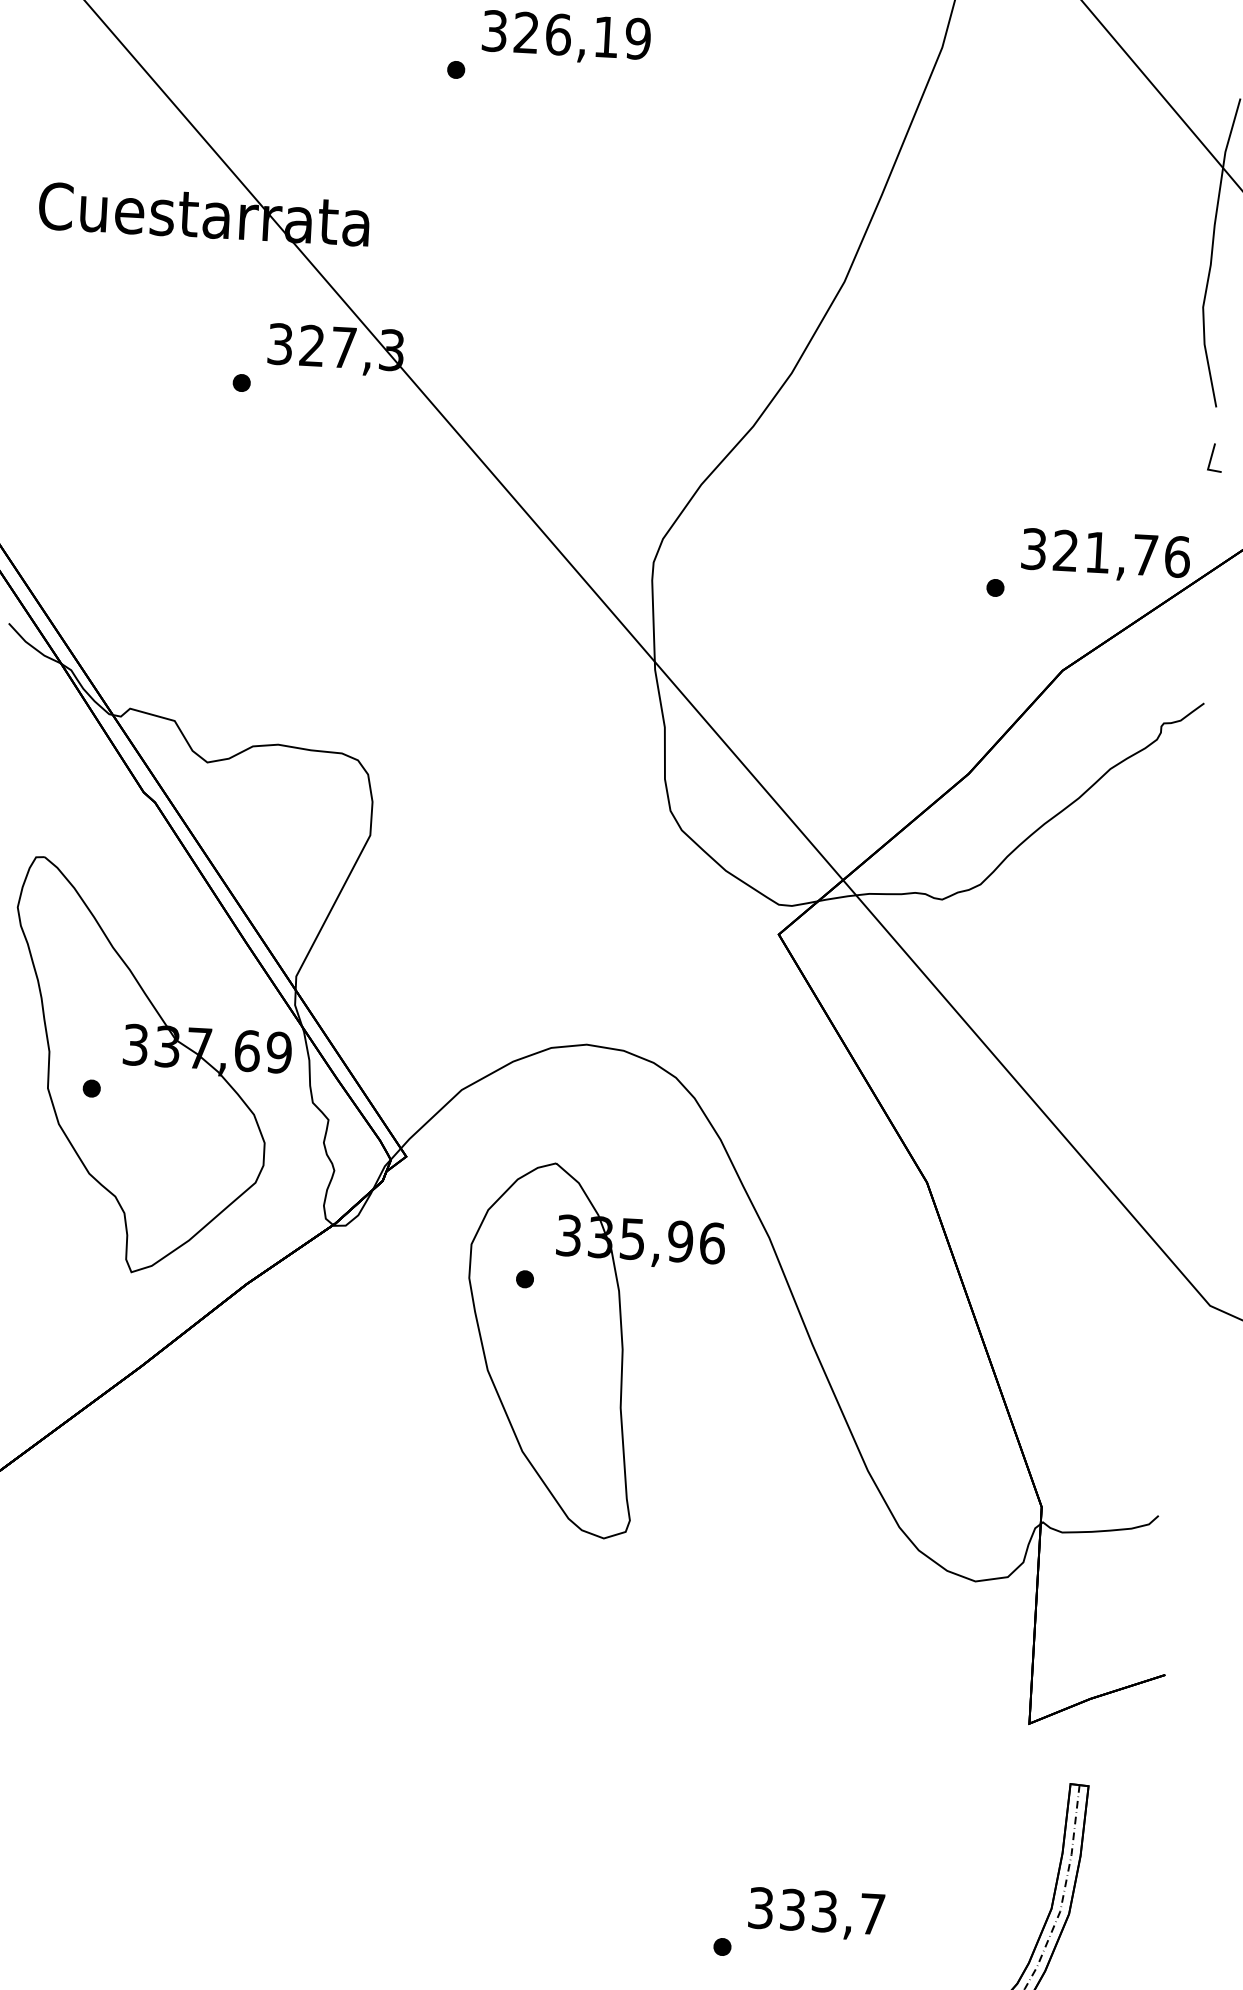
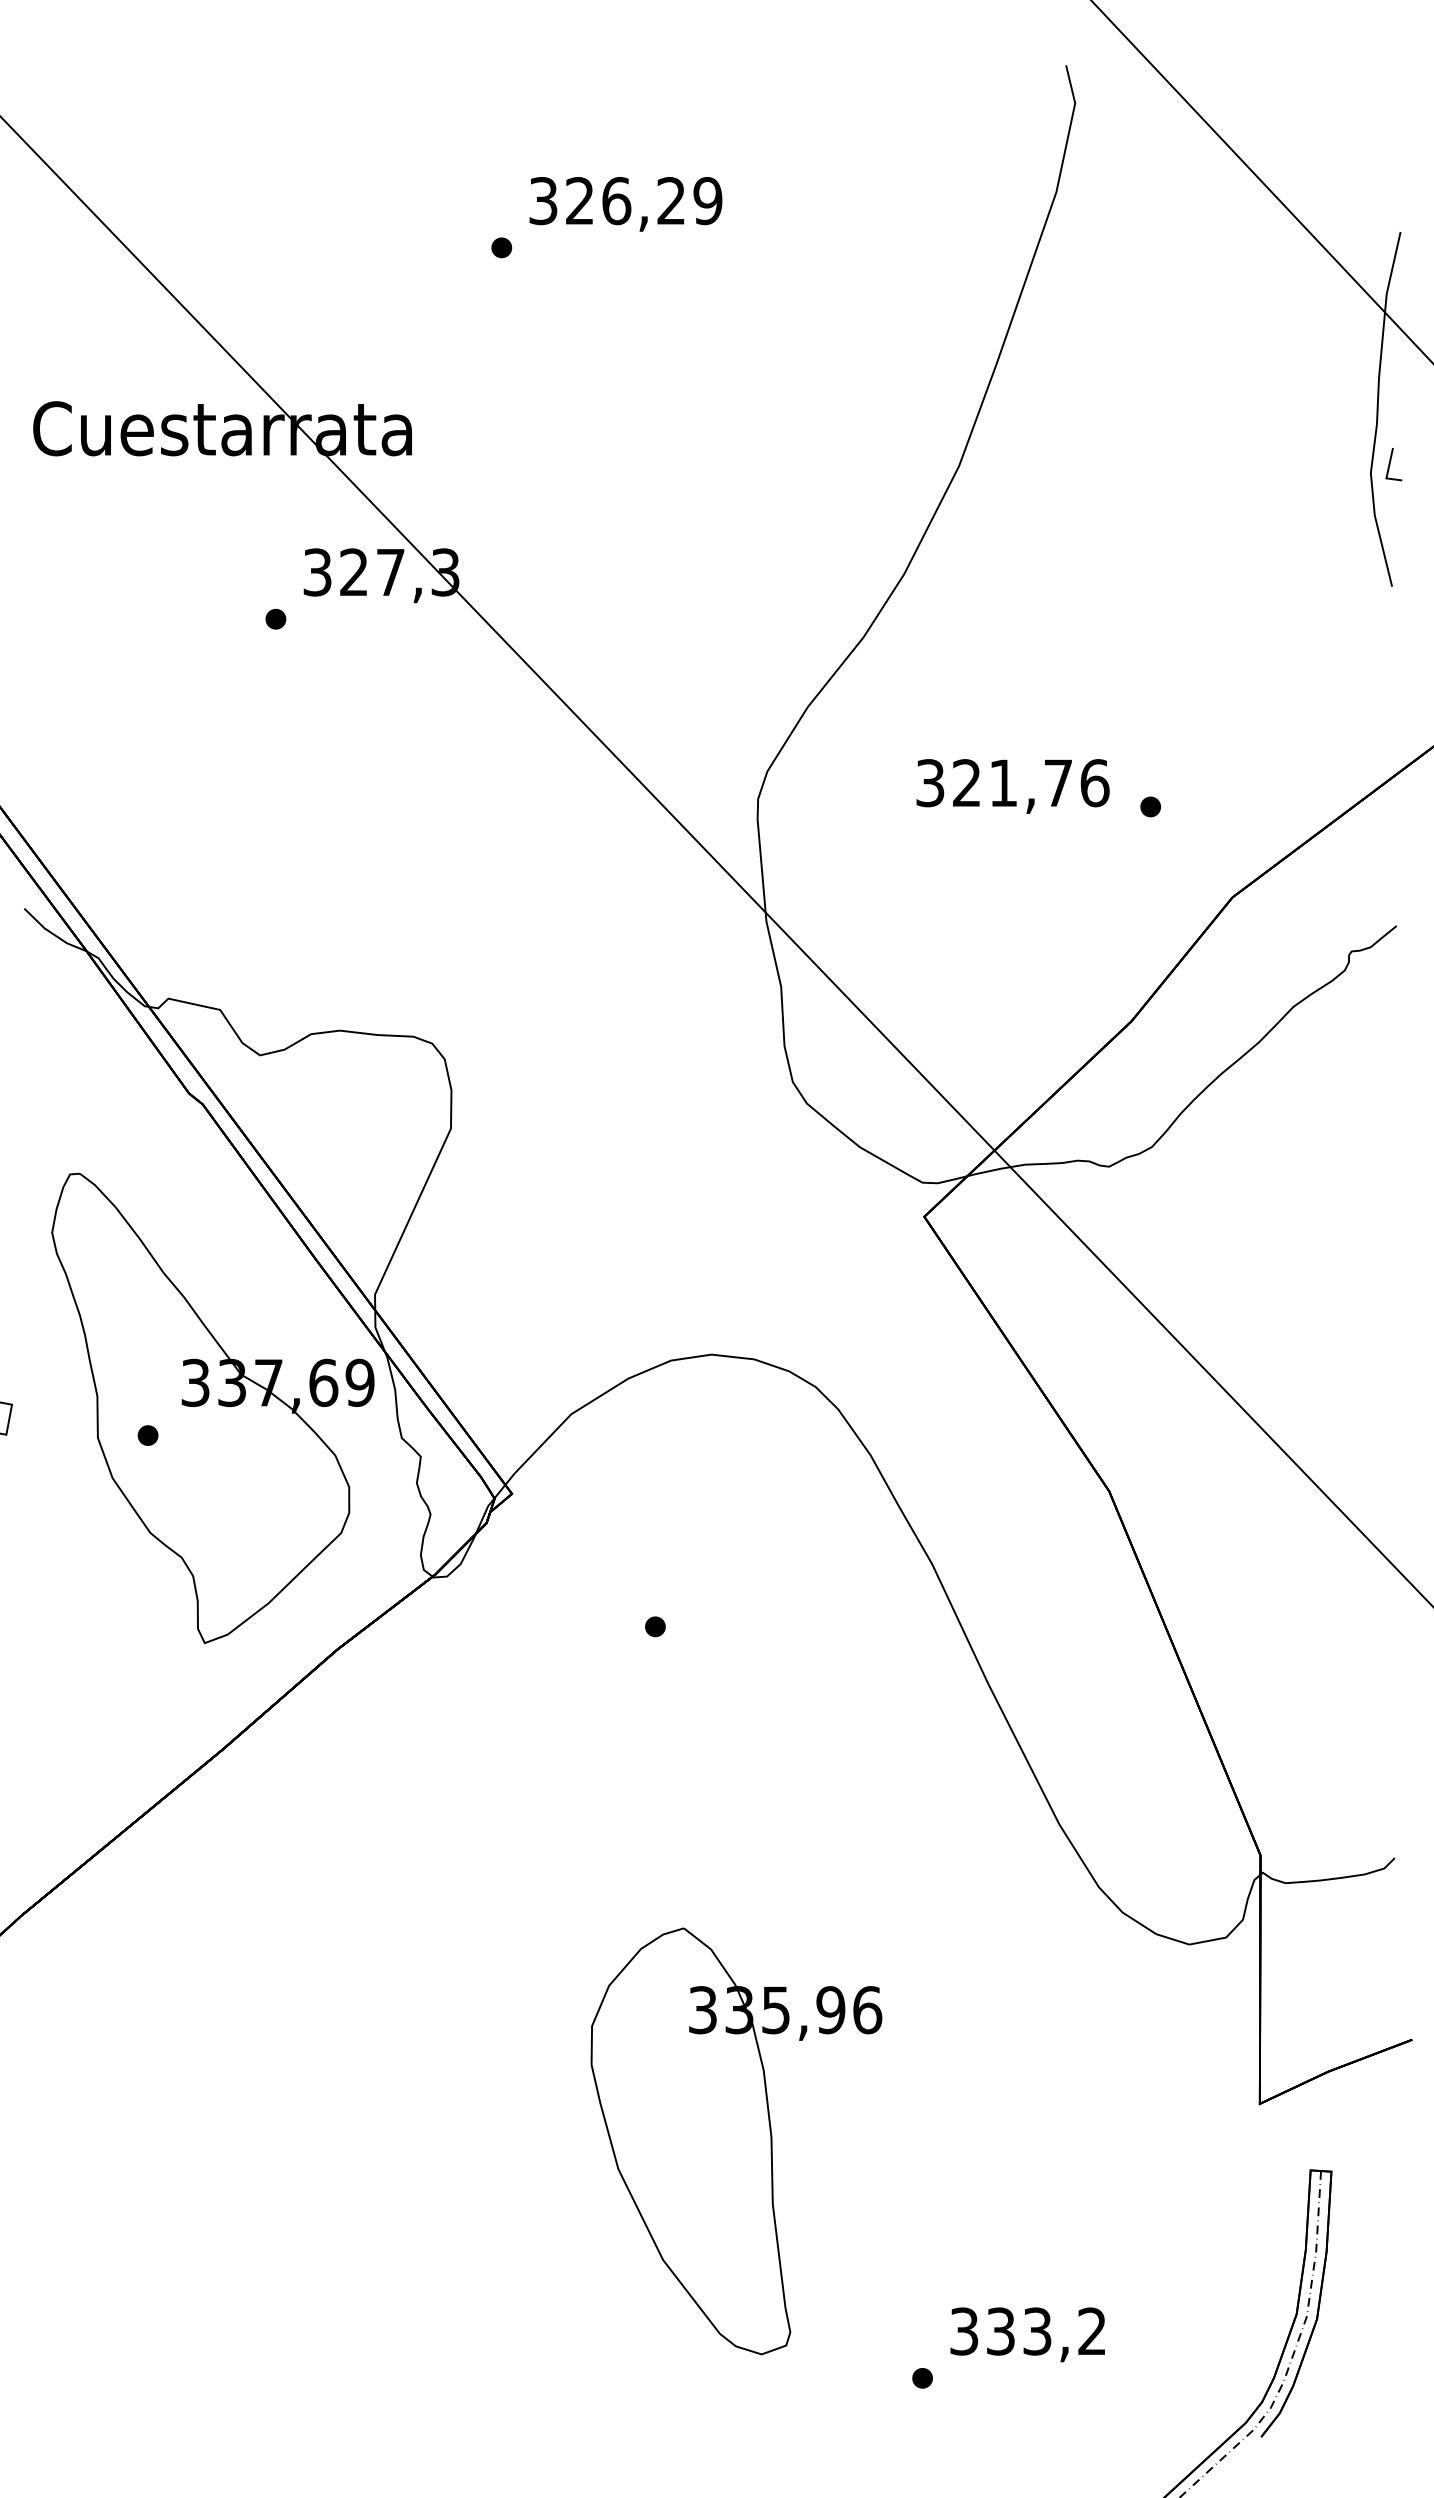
text: (605, 36) -> (670, 200), 326,19 -> 326,29
line: (1212, 457) -> (1390, 464), moved
text: (1105, 555) -> (1012, 786), moved
part: (591, 1351) -> (736, 2141), moved
text: (871, 1913) -> (1091, 2330), 333,7 -> 333,2

